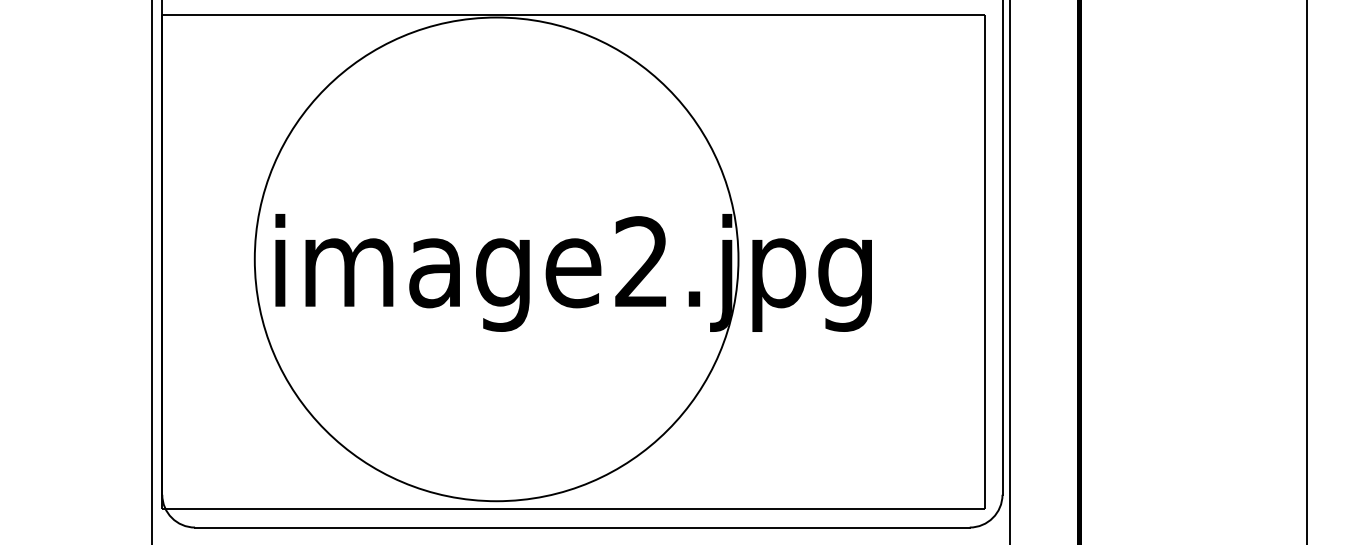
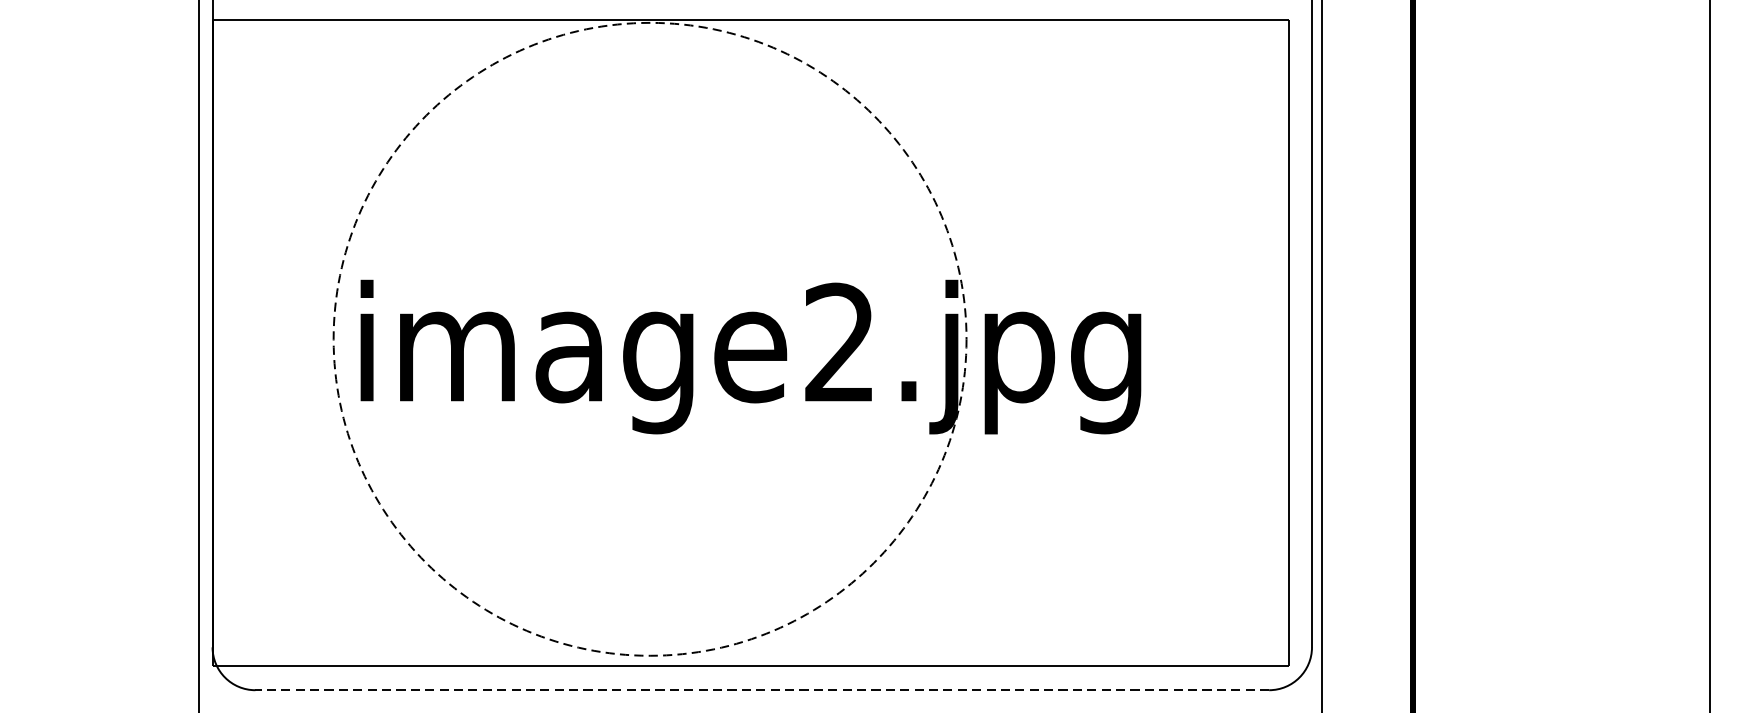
circle: (496, 259) -> (649, 339), solid -> dashed
line: (581, 527) -> (761, 690), solid -> dashed

